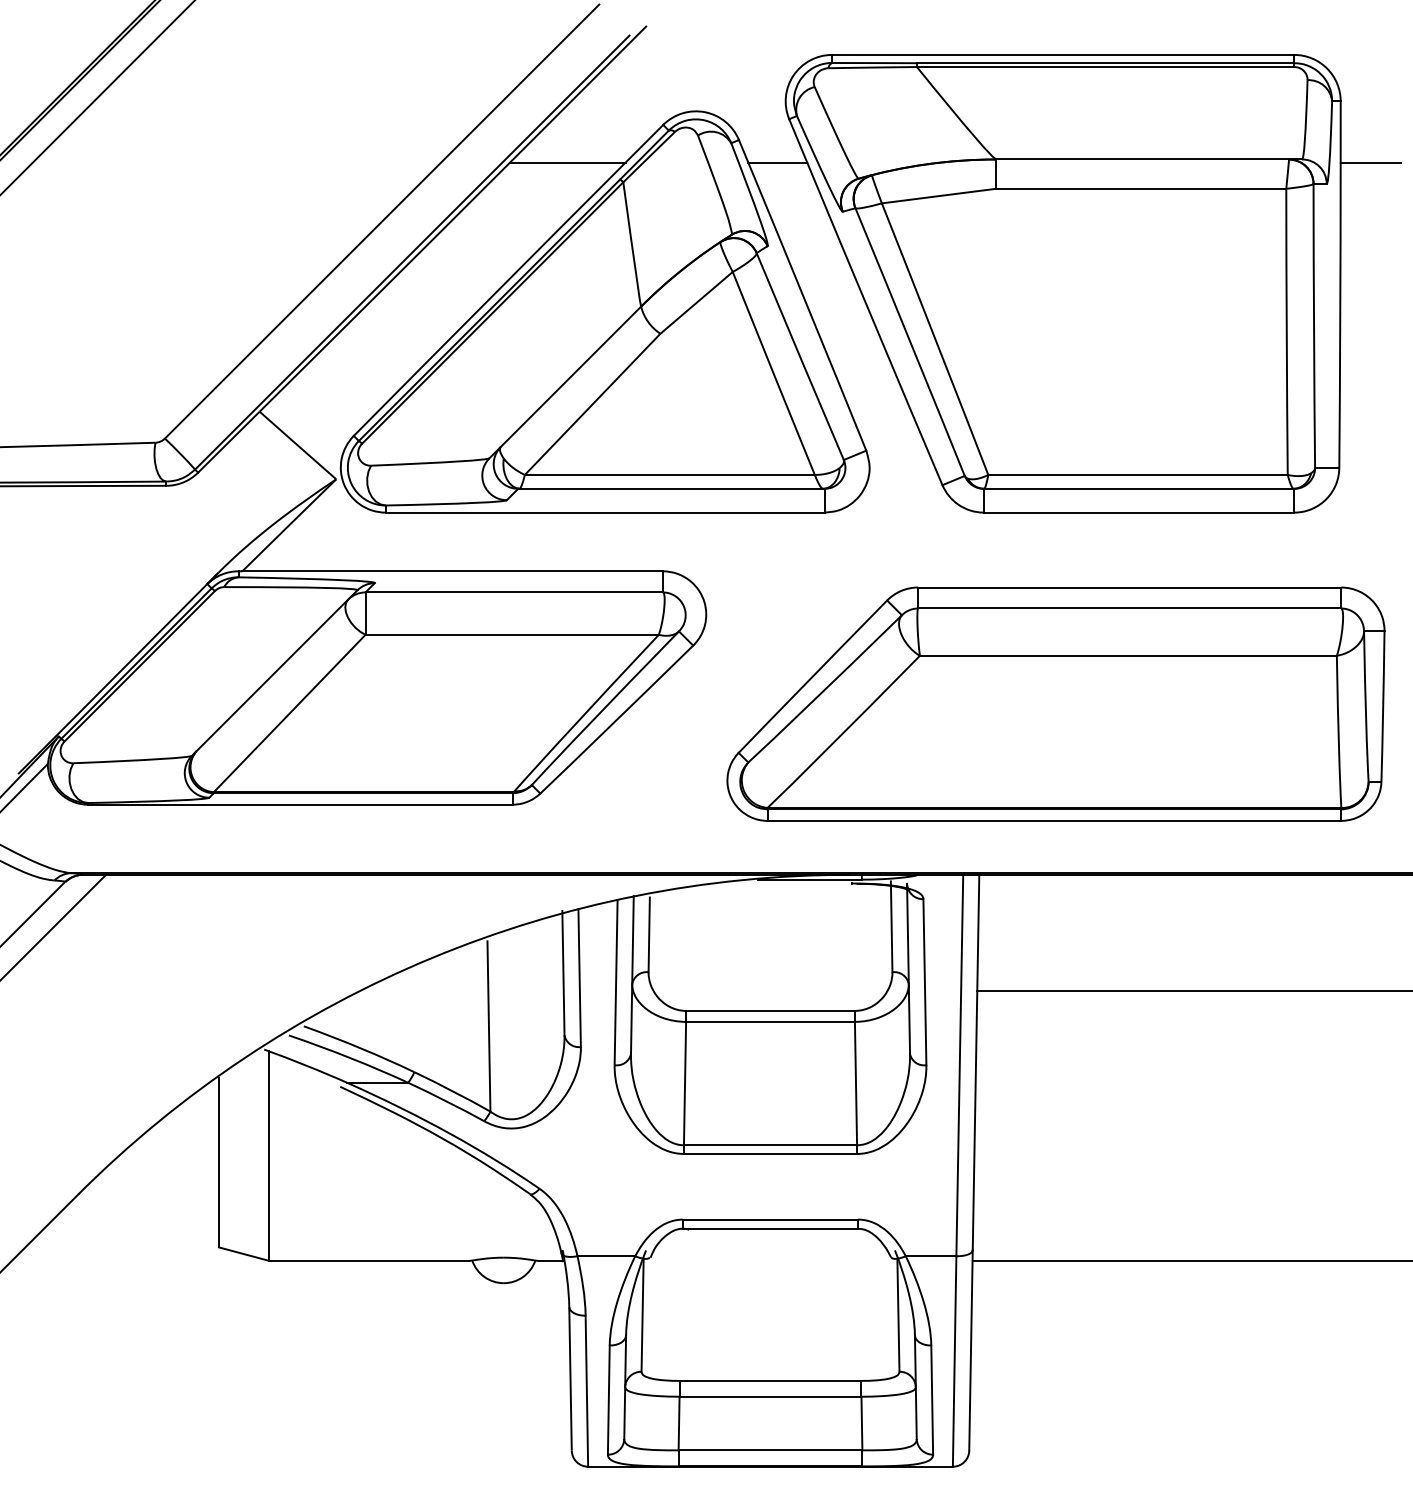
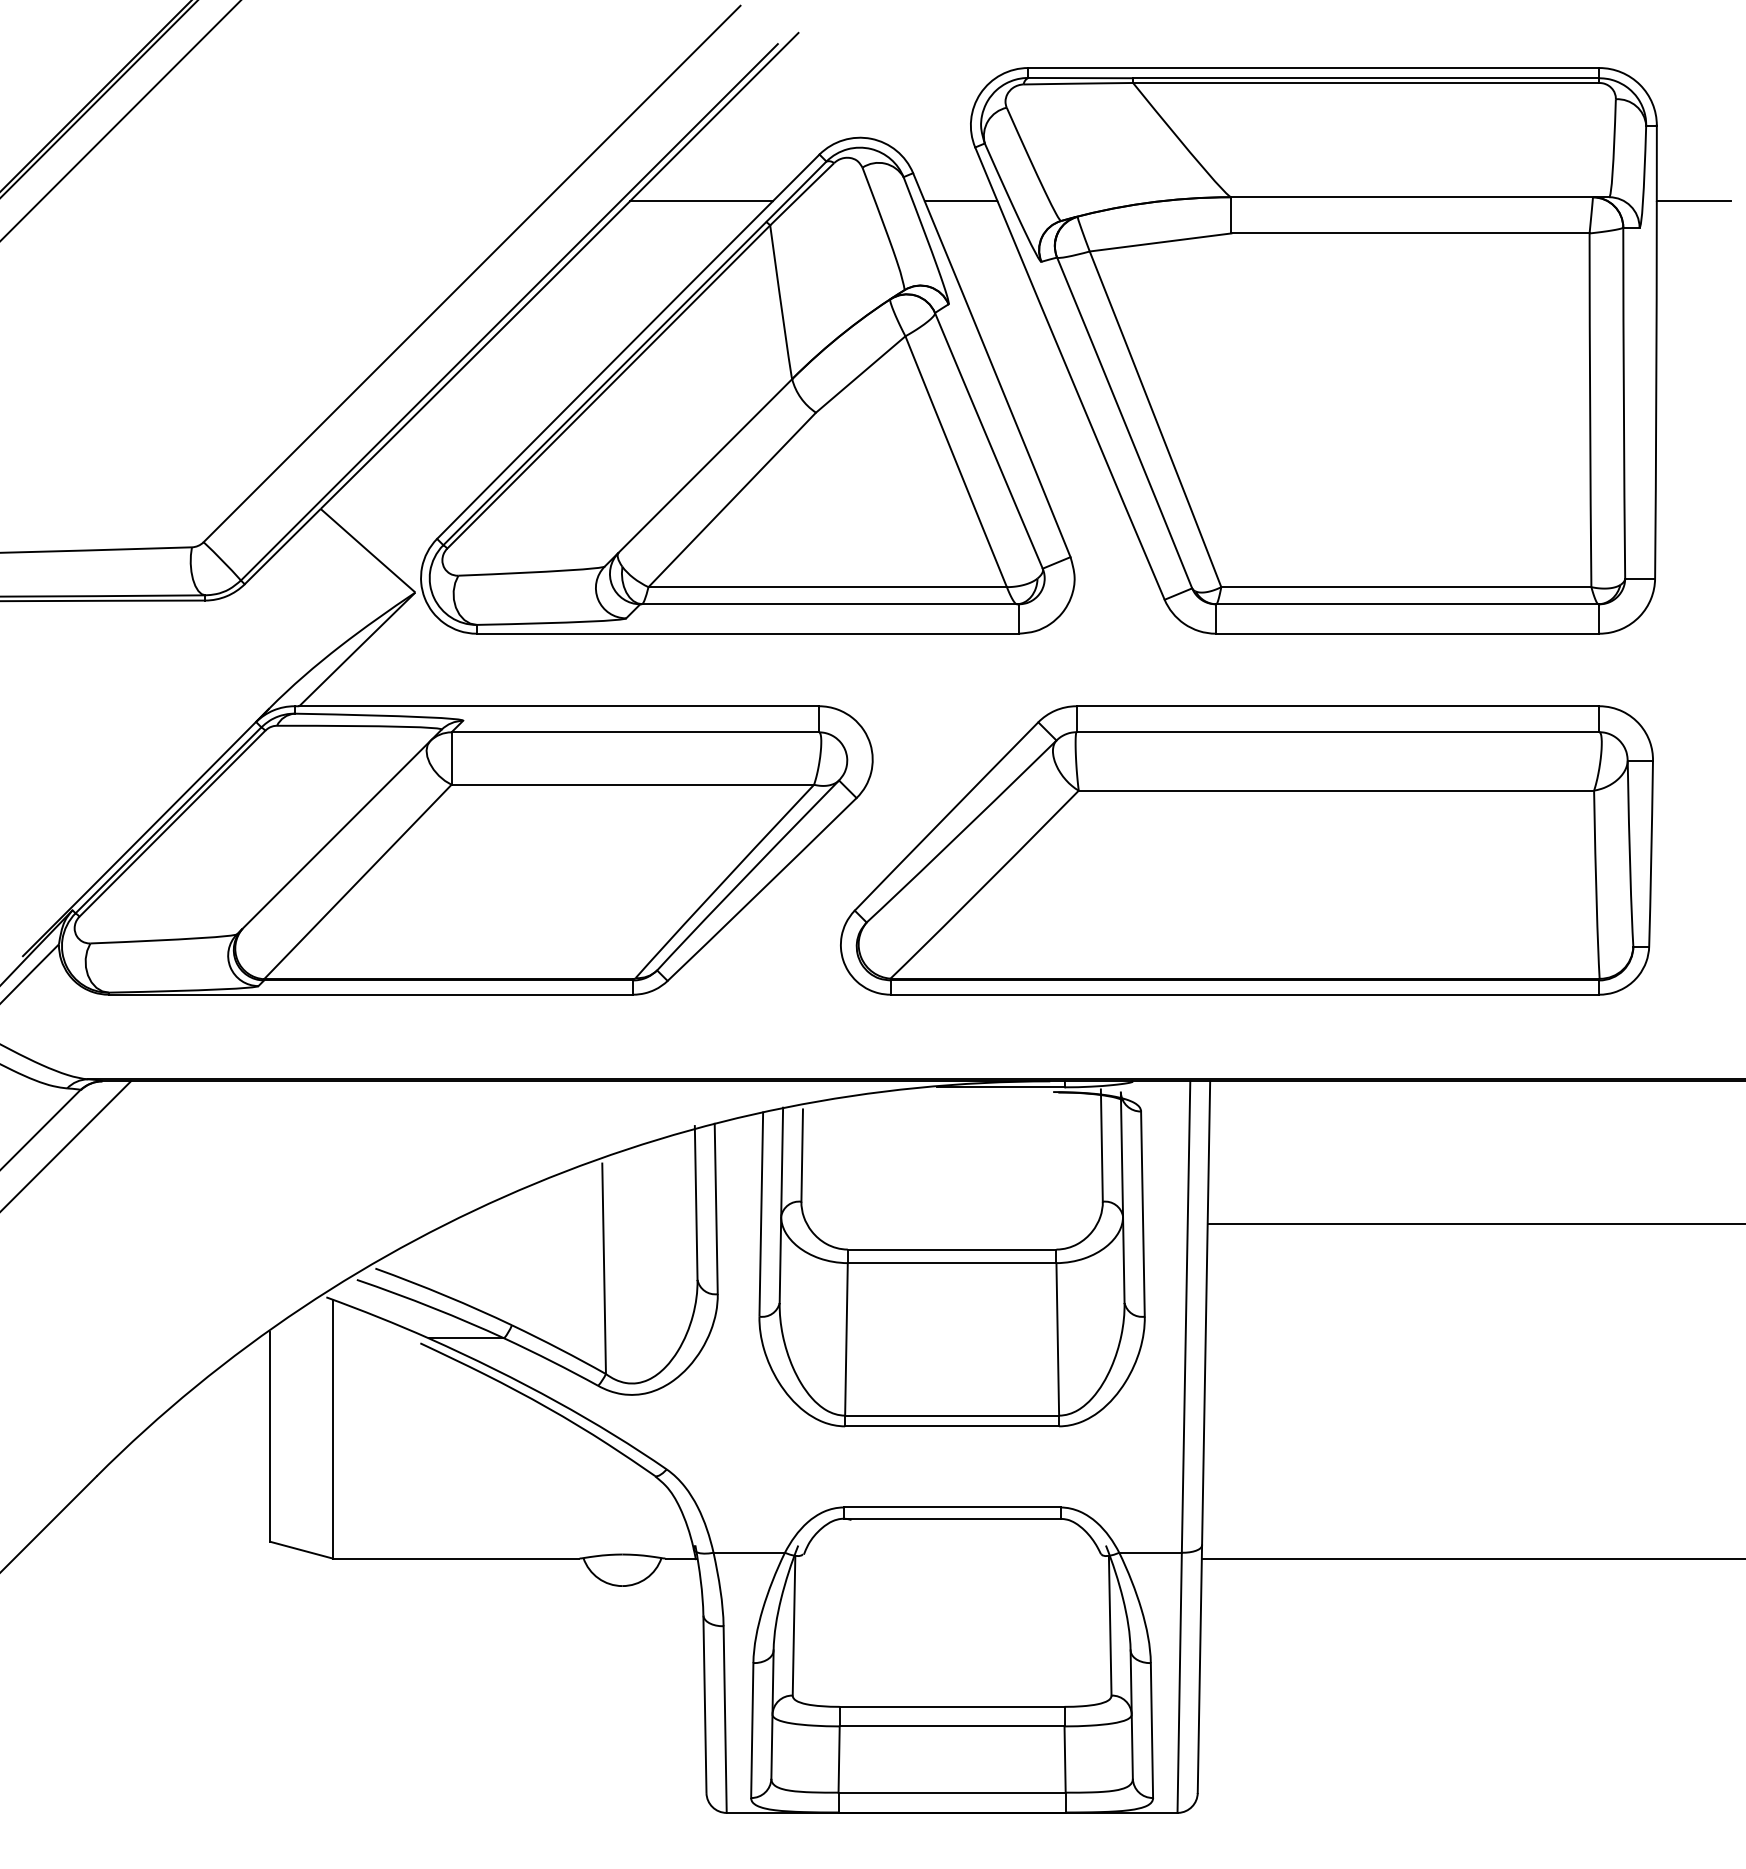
part: (1055, 704) -> (1246, 850), moved

